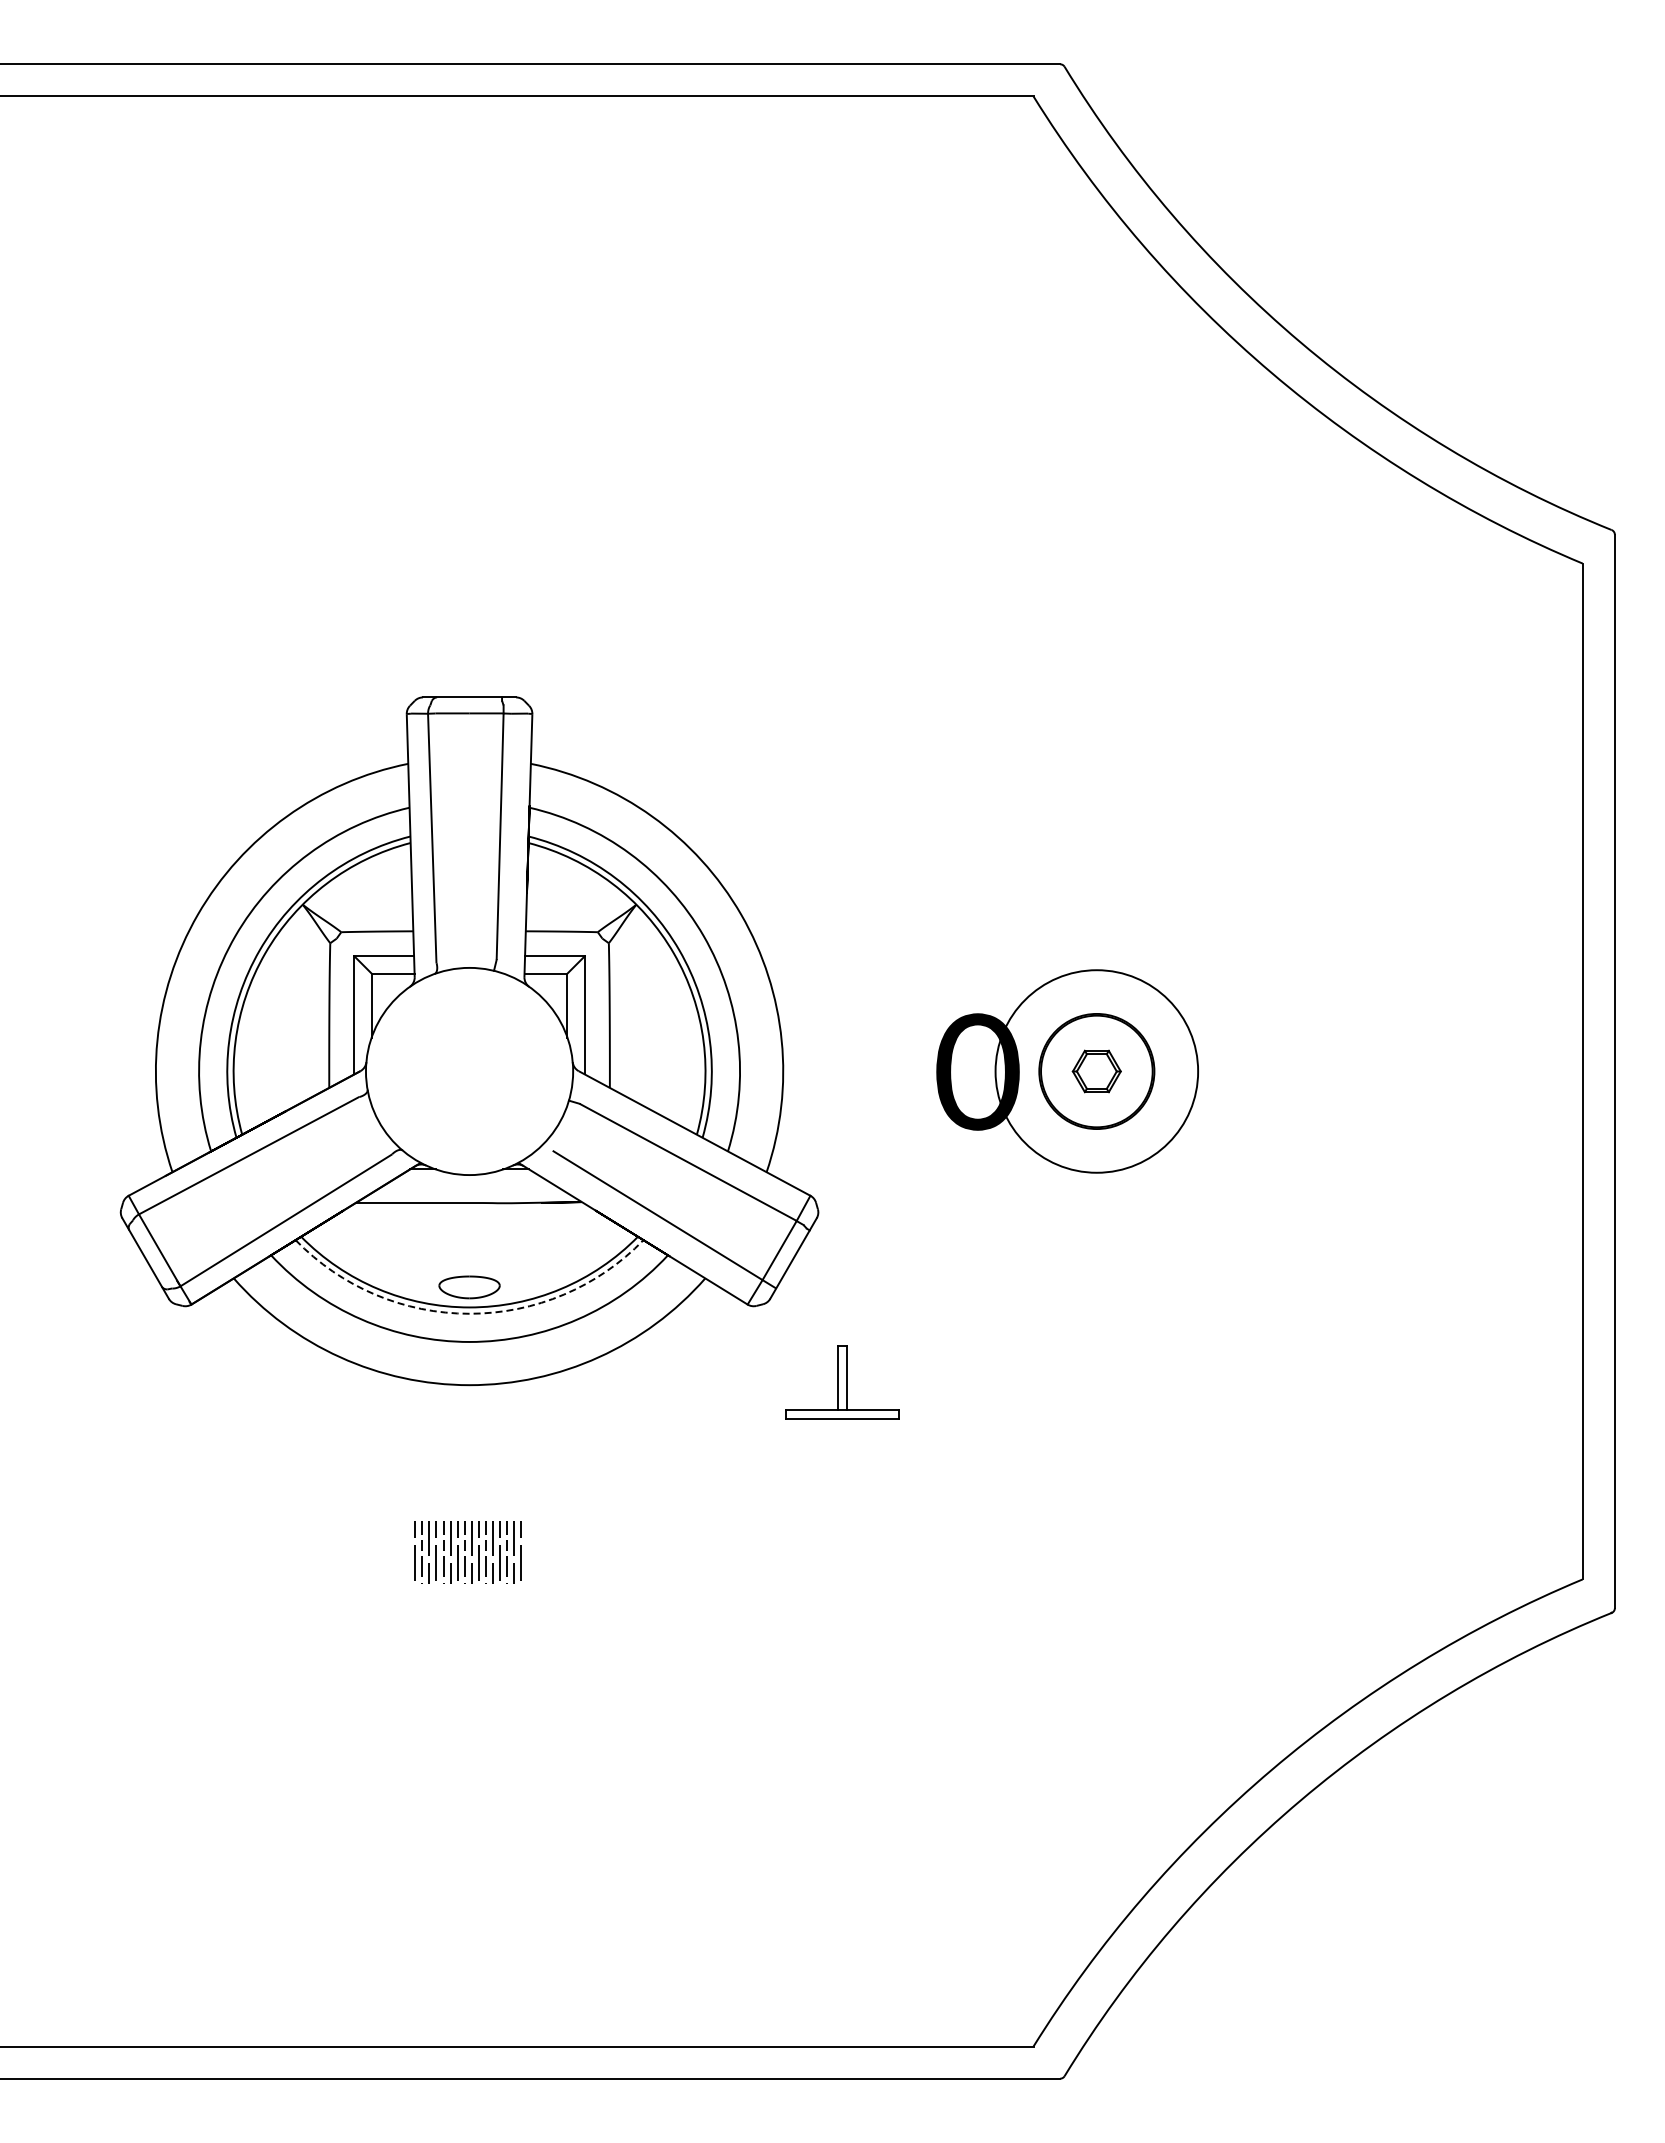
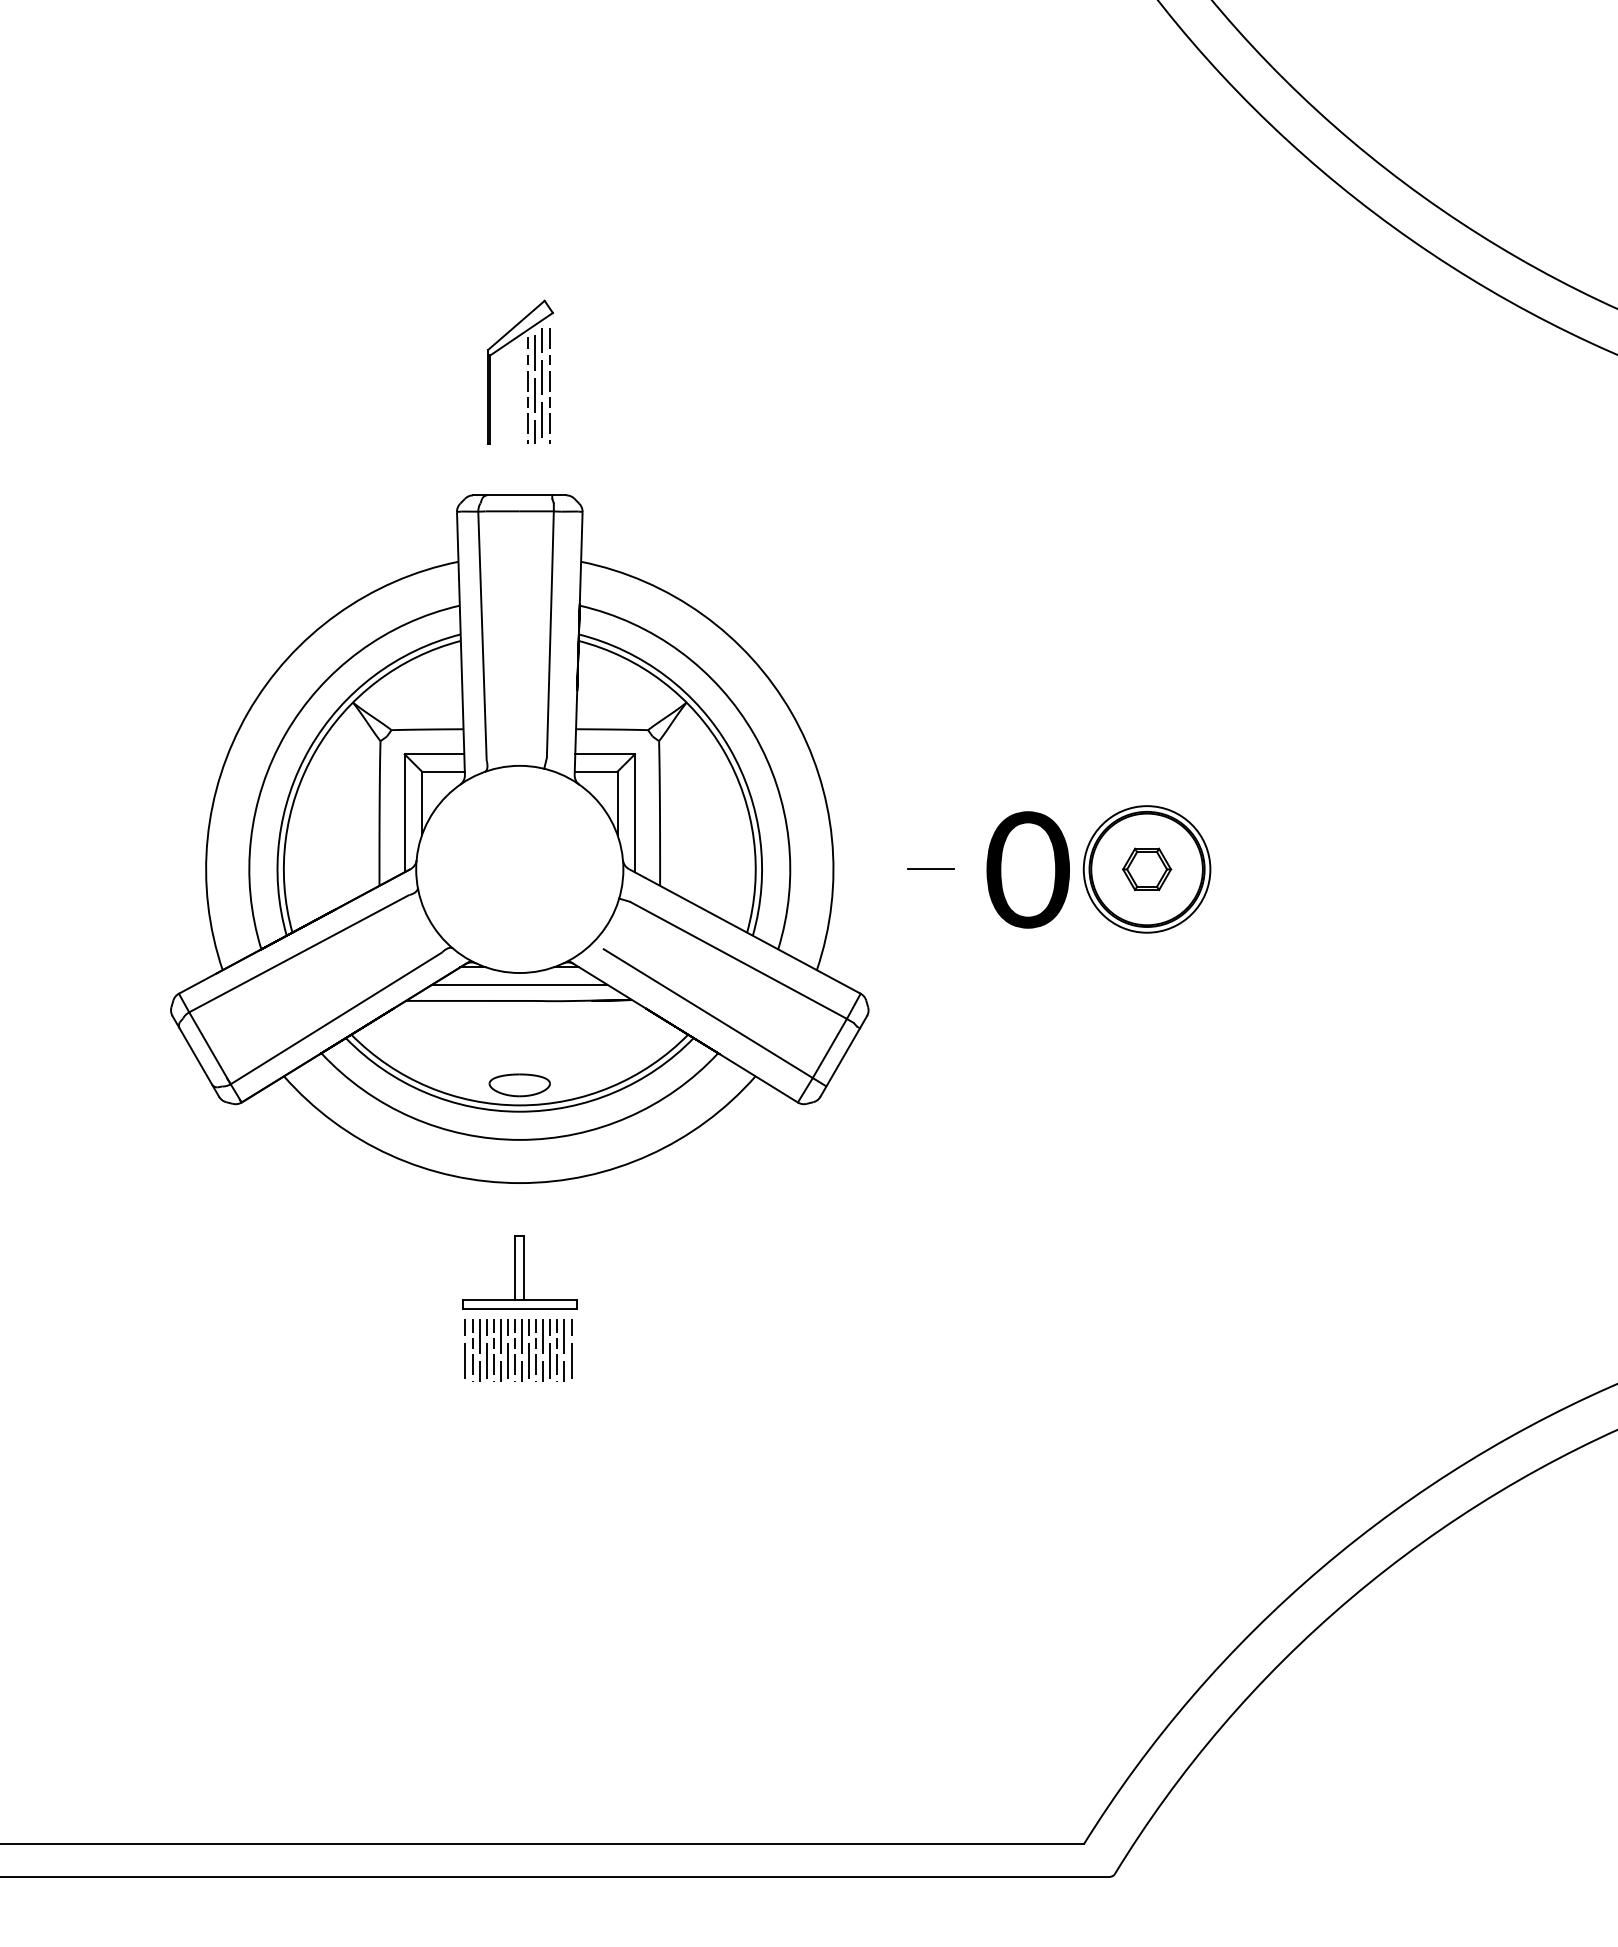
part: (477, 573) -> (527, 371), added
line: (881, 1071) -> (931, 869), added
circle: (1096, 1071) -> (1146, 869), size x0.62
line: (469, 1186) -> (519, 984), added
arc: (469, 1313) -> (519, 1111), dashed -> solid
part: (842, 1382) -> (519, 1272), moved

